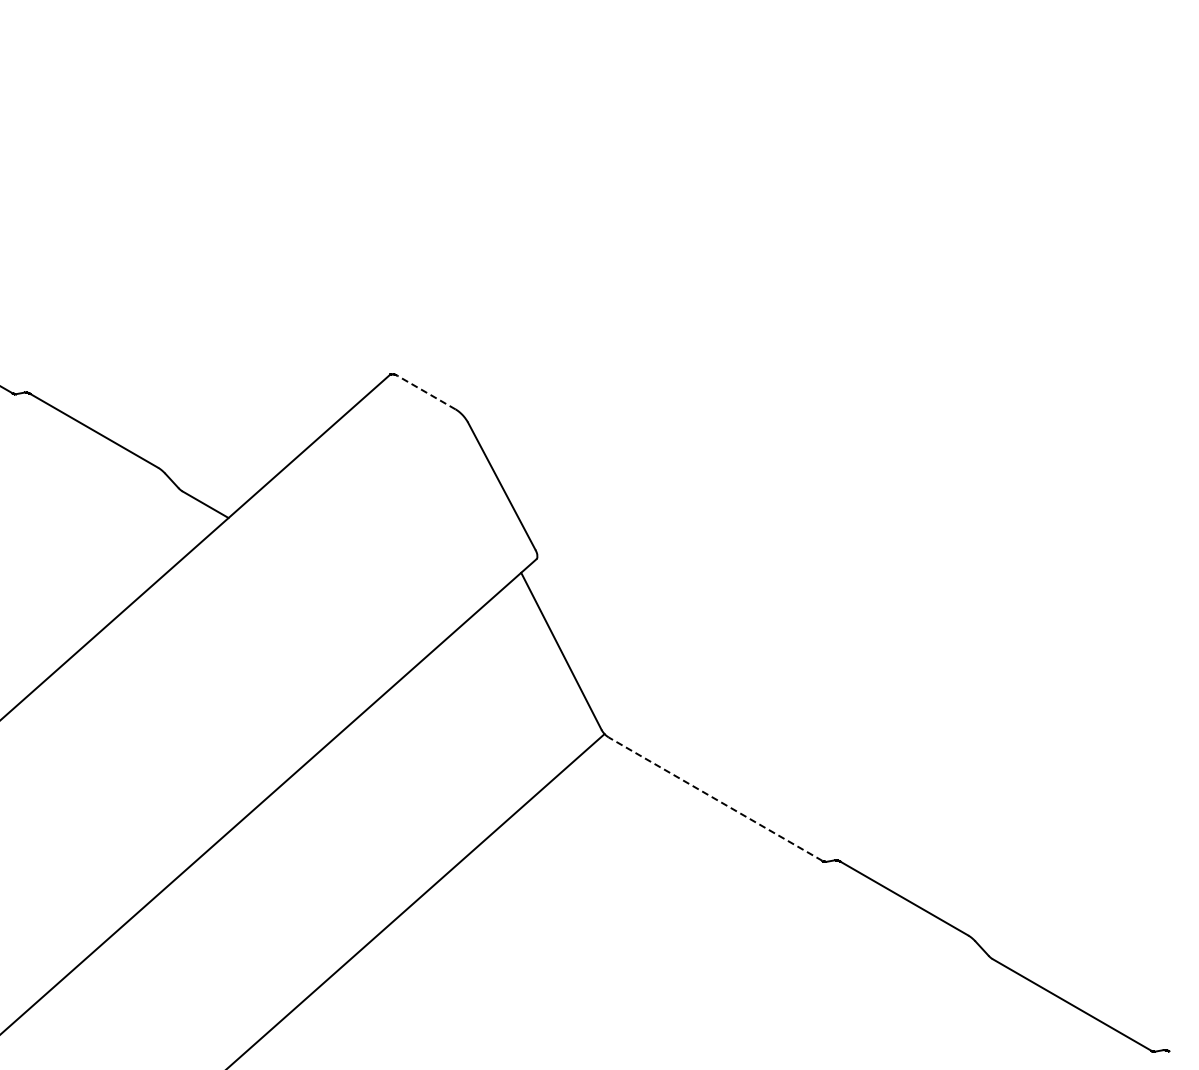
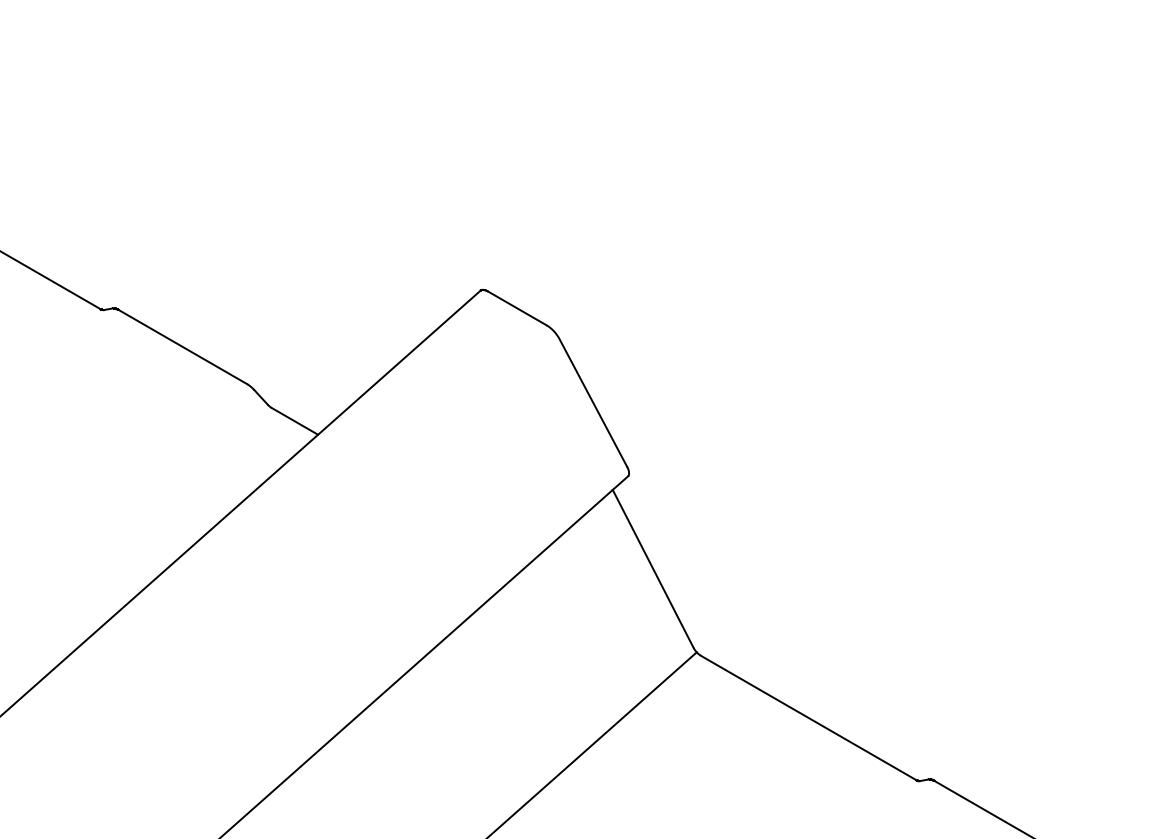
line: (426, 392) -> (517, 308), dashed -> solid
line: (715, 798) -> (808, 717), dashed -> solid

